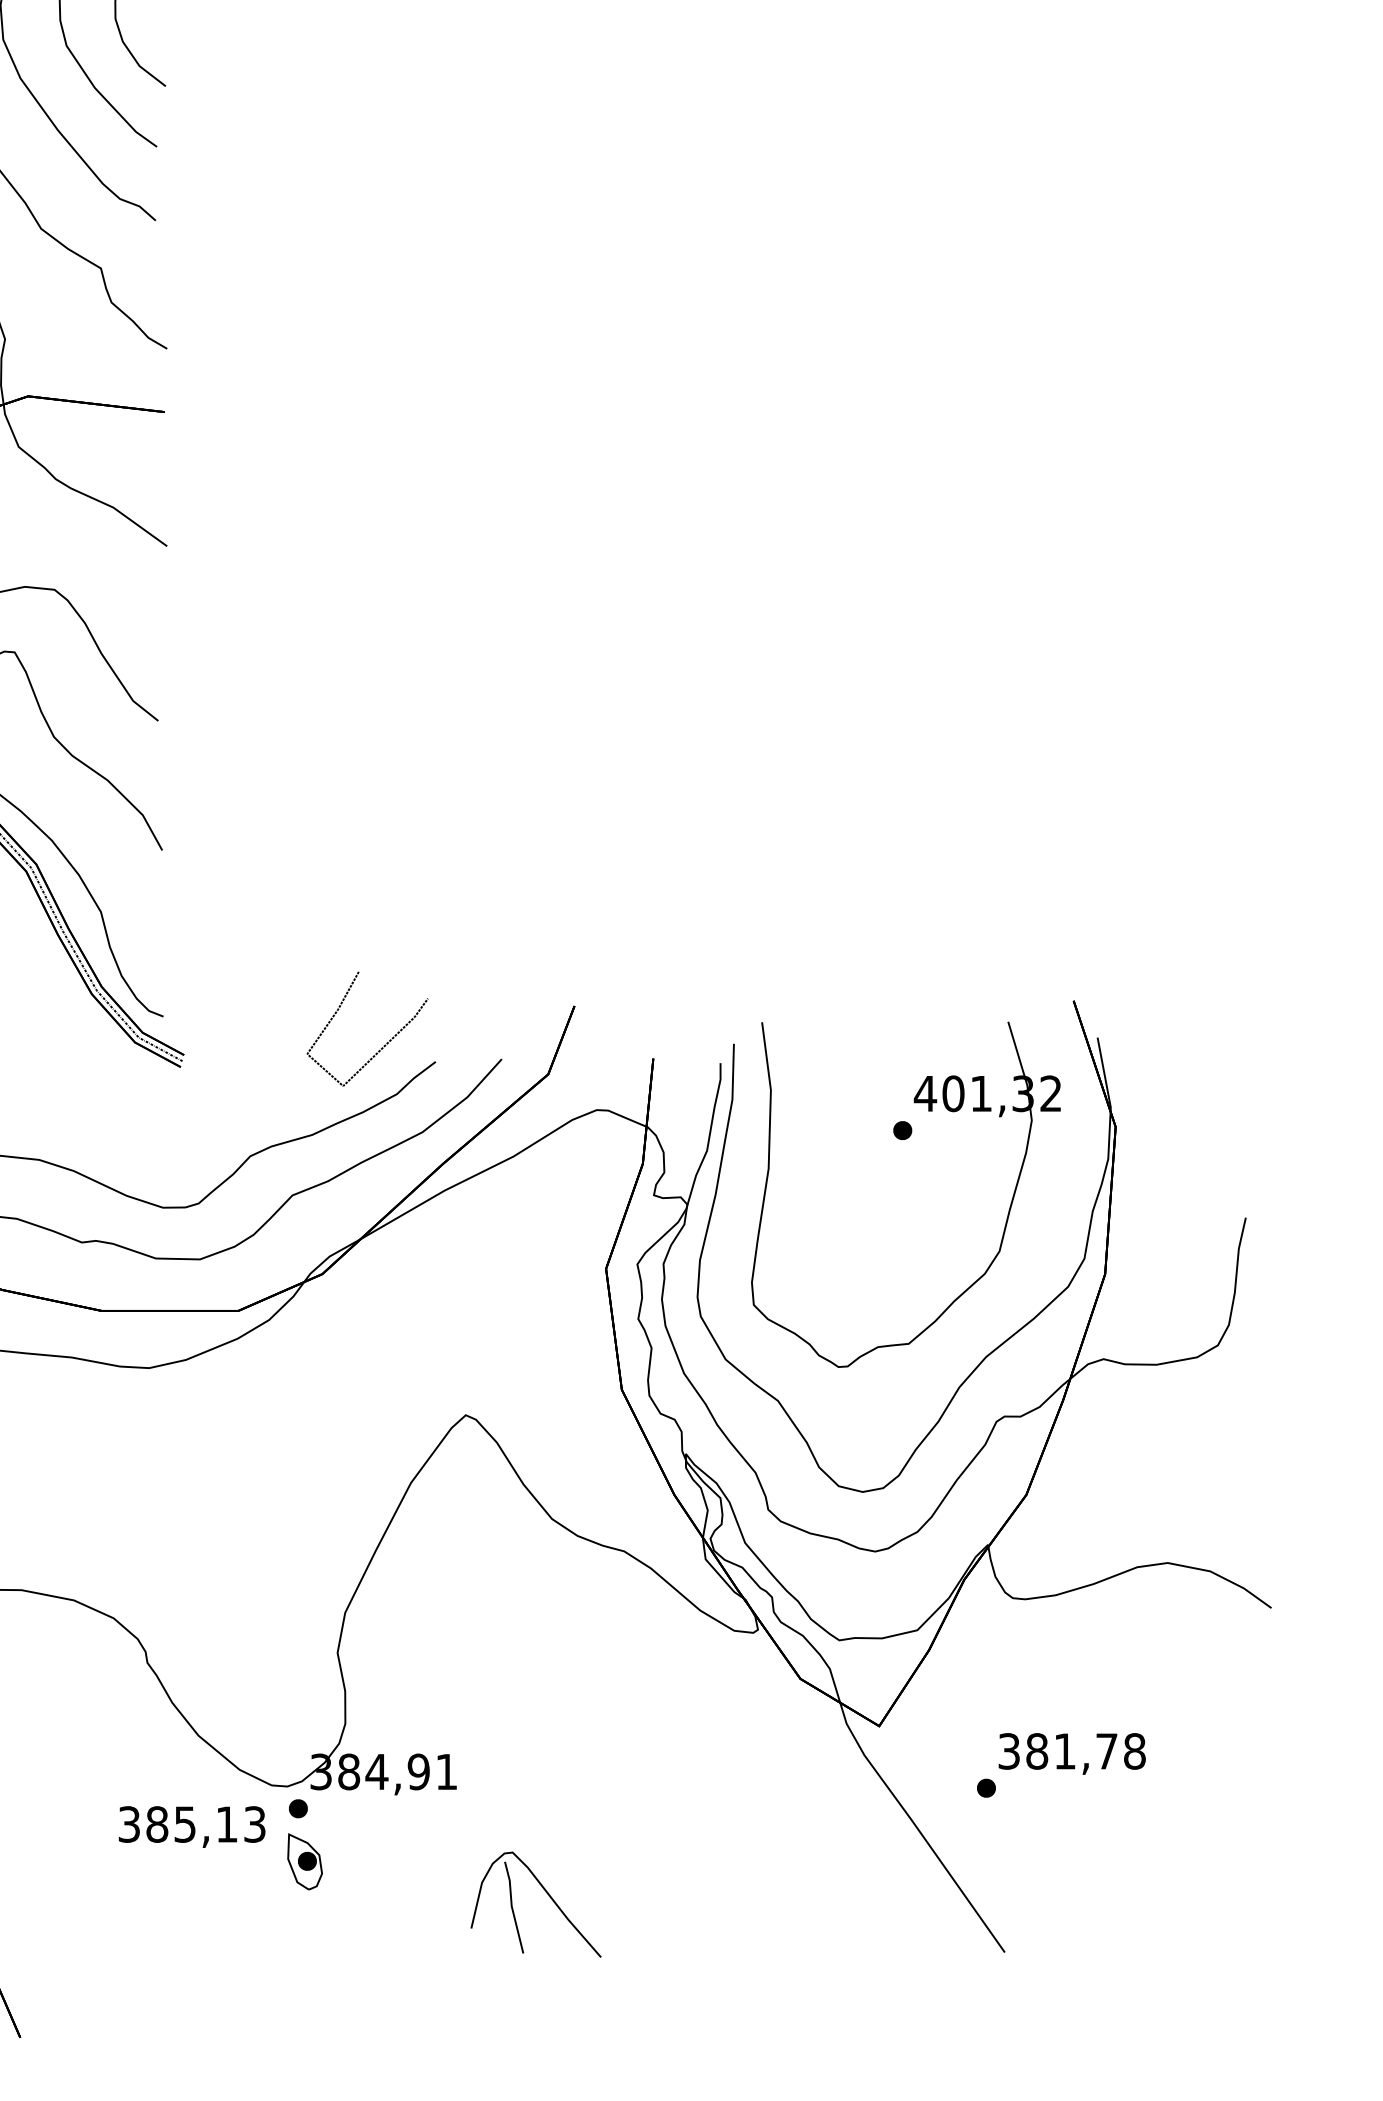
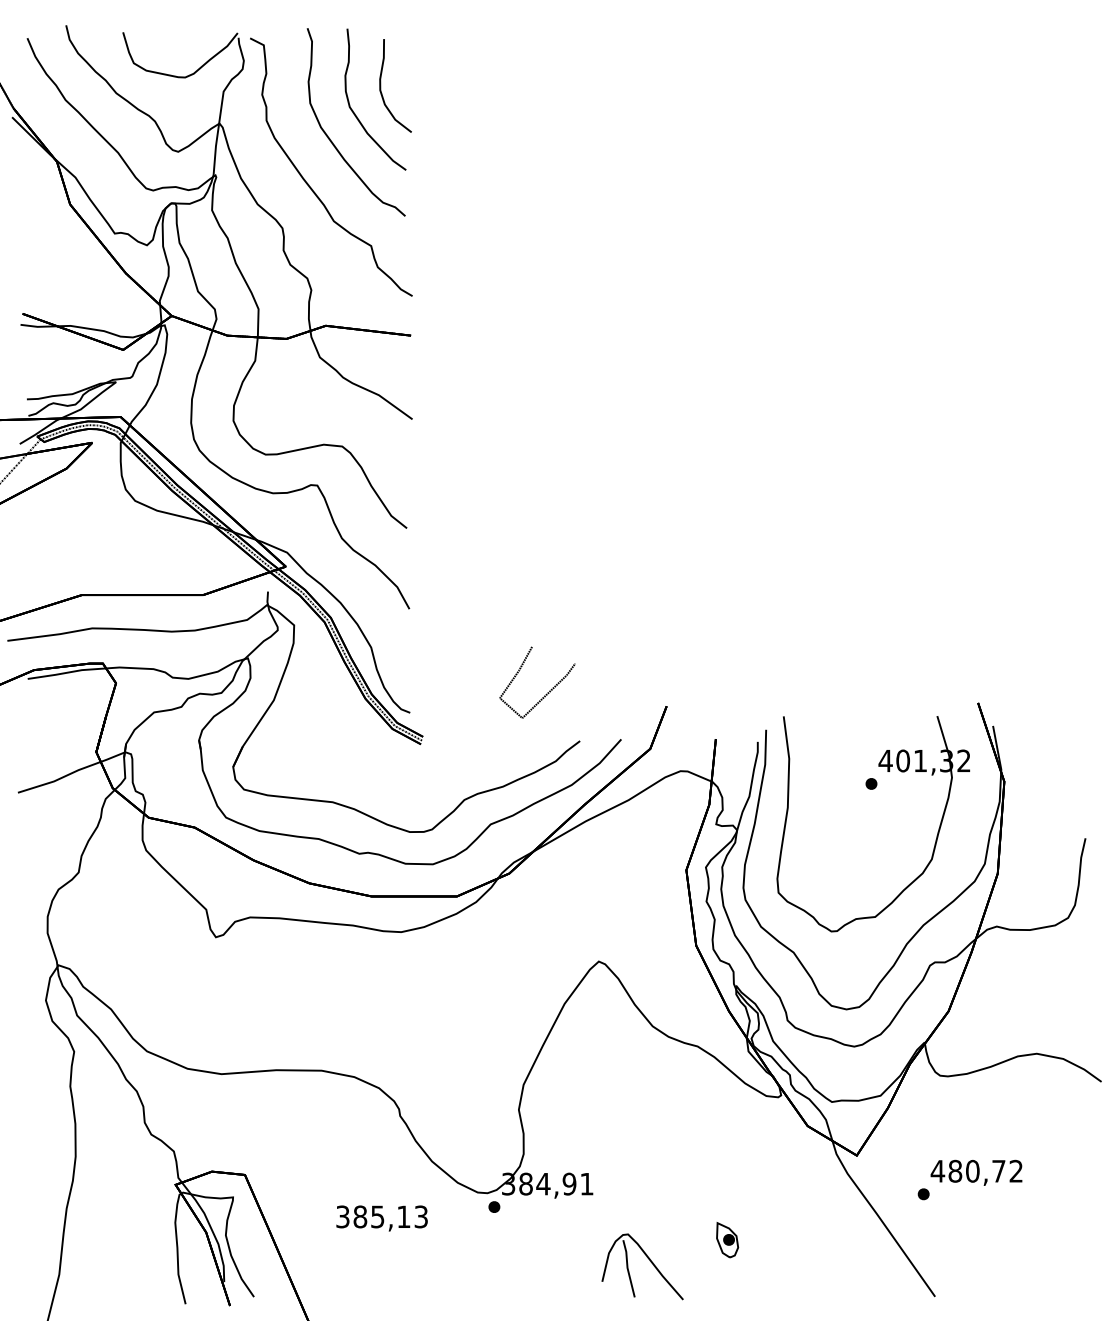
curve: (383, 1044) -> (547, 692), moved
text: (1071, 1750) -> (976, 1170), 381,78 -> 480,72
text: (191, 1827) -> (381, 1218), moved
part: (304, 1862) -> (727, 1240), moved

